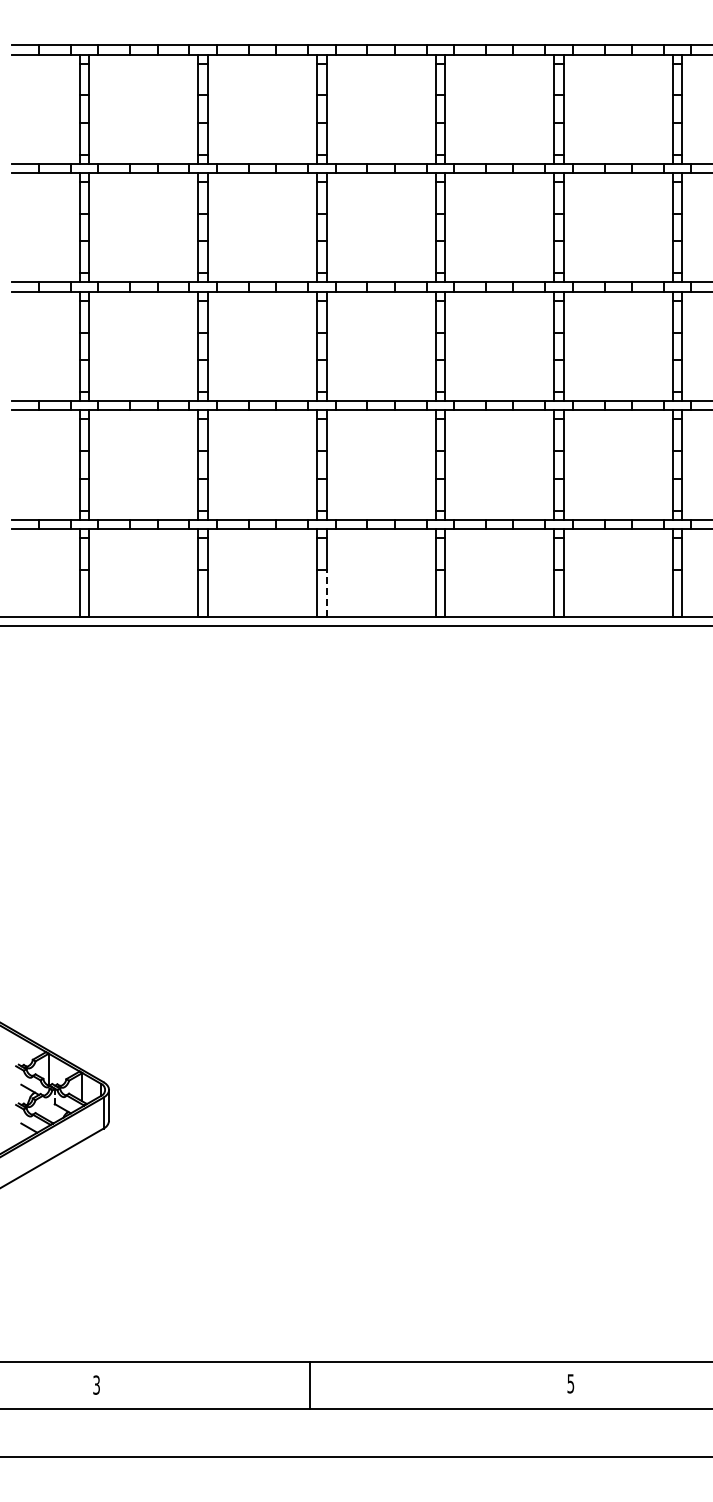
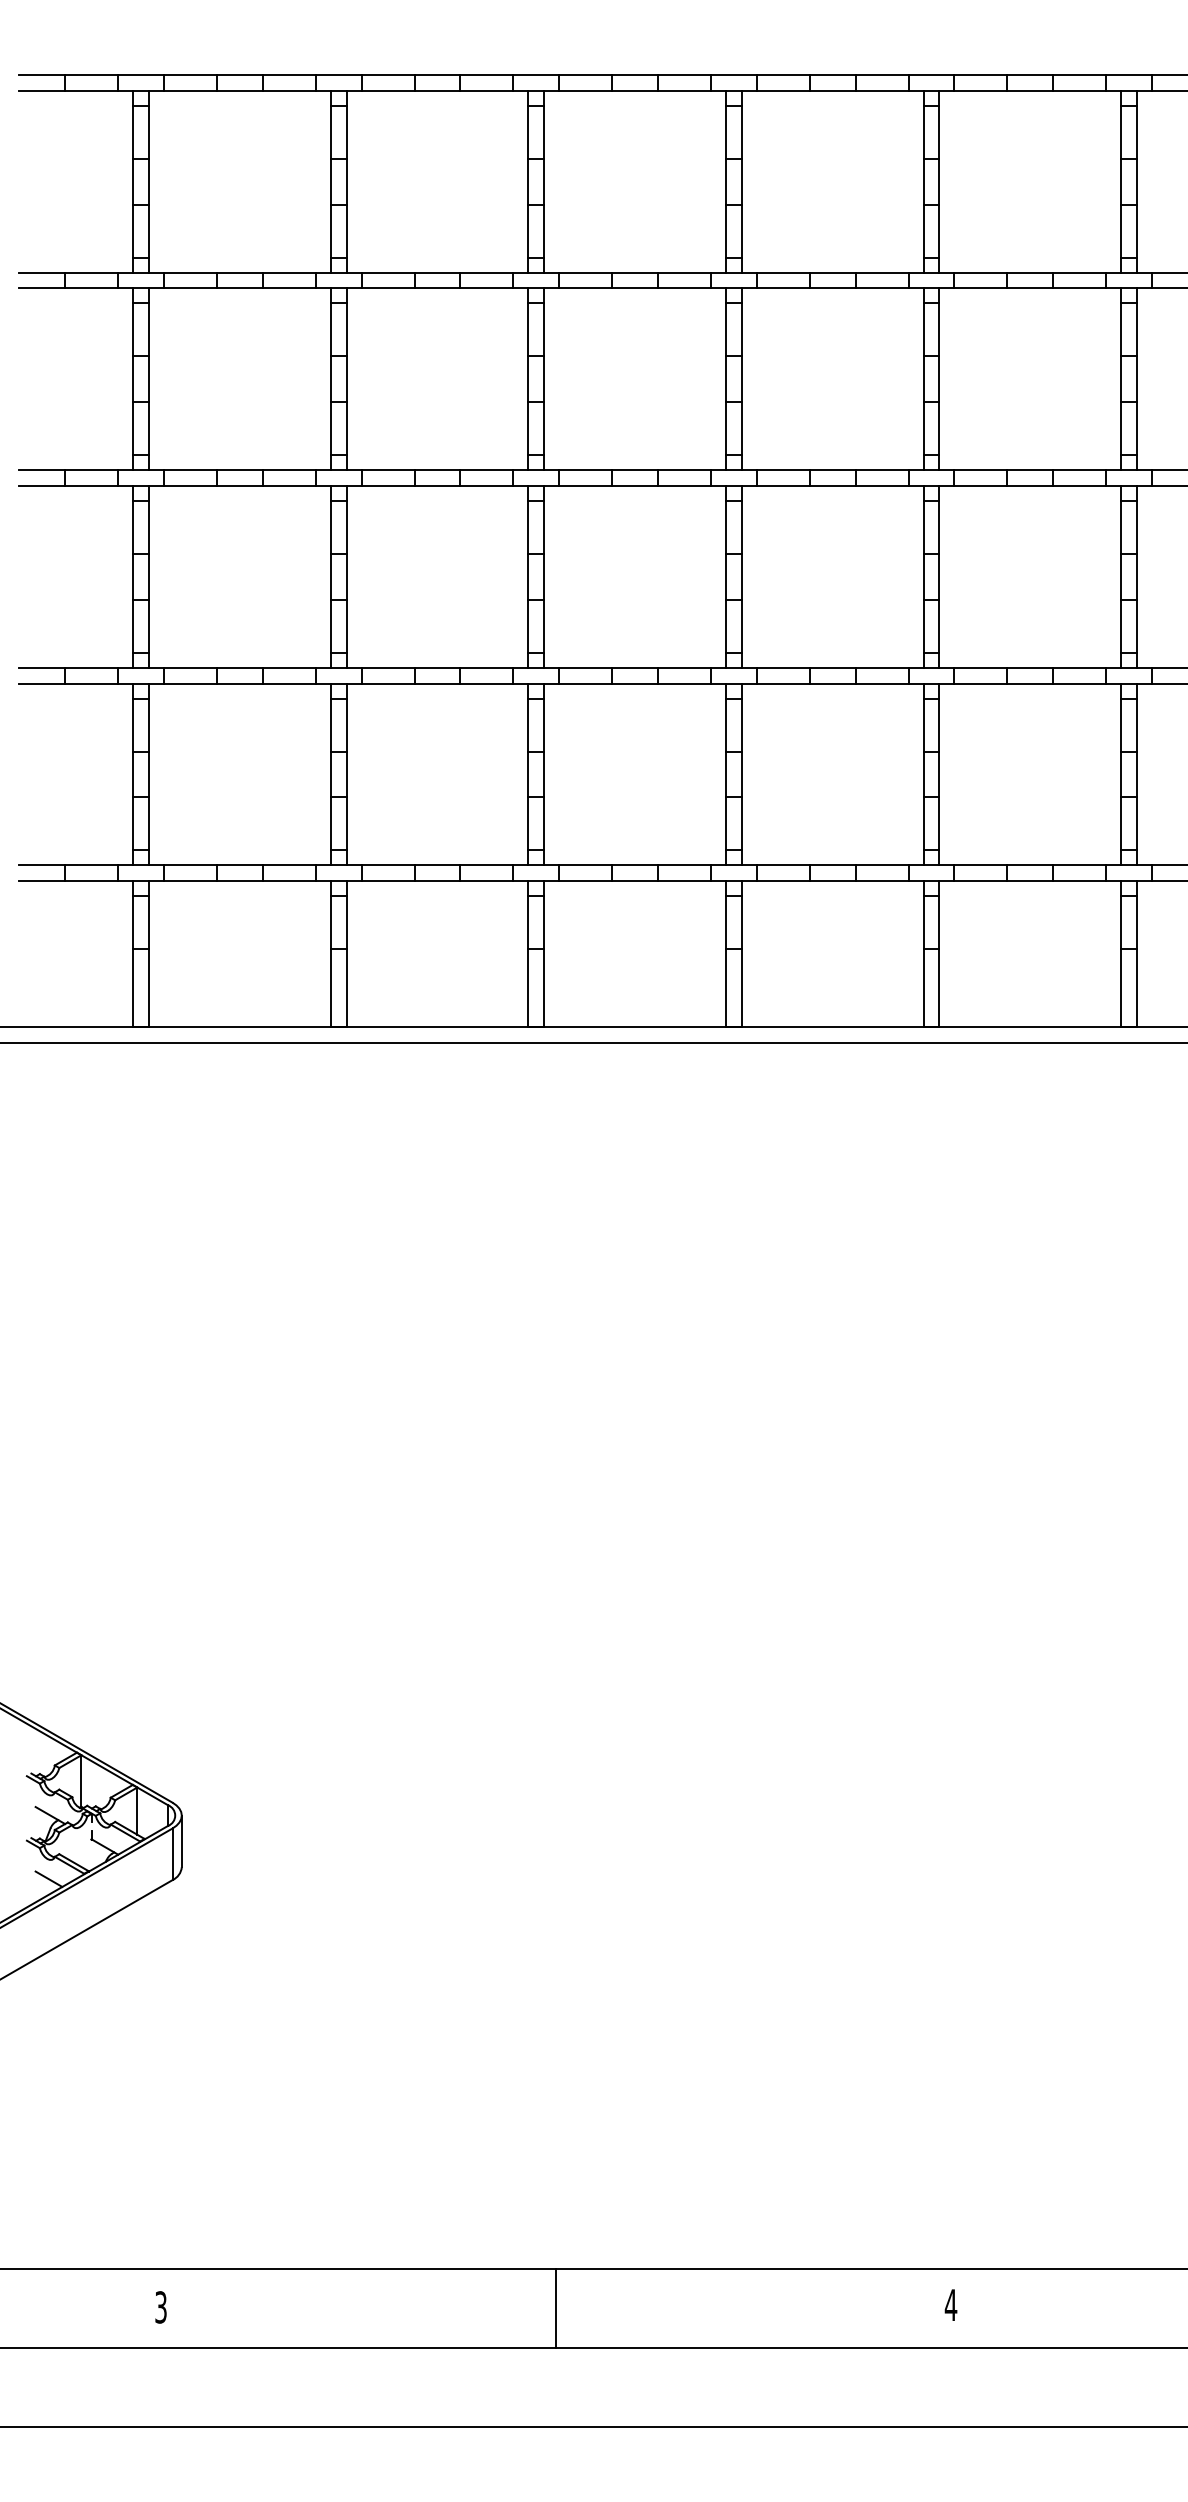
line: (326, 592) -> (544, 986), dashed -> solid
text: (570, 1383) -> (950, 2304), 5 -> 4
line: (310, 1385) -> (555, 2308), moved

